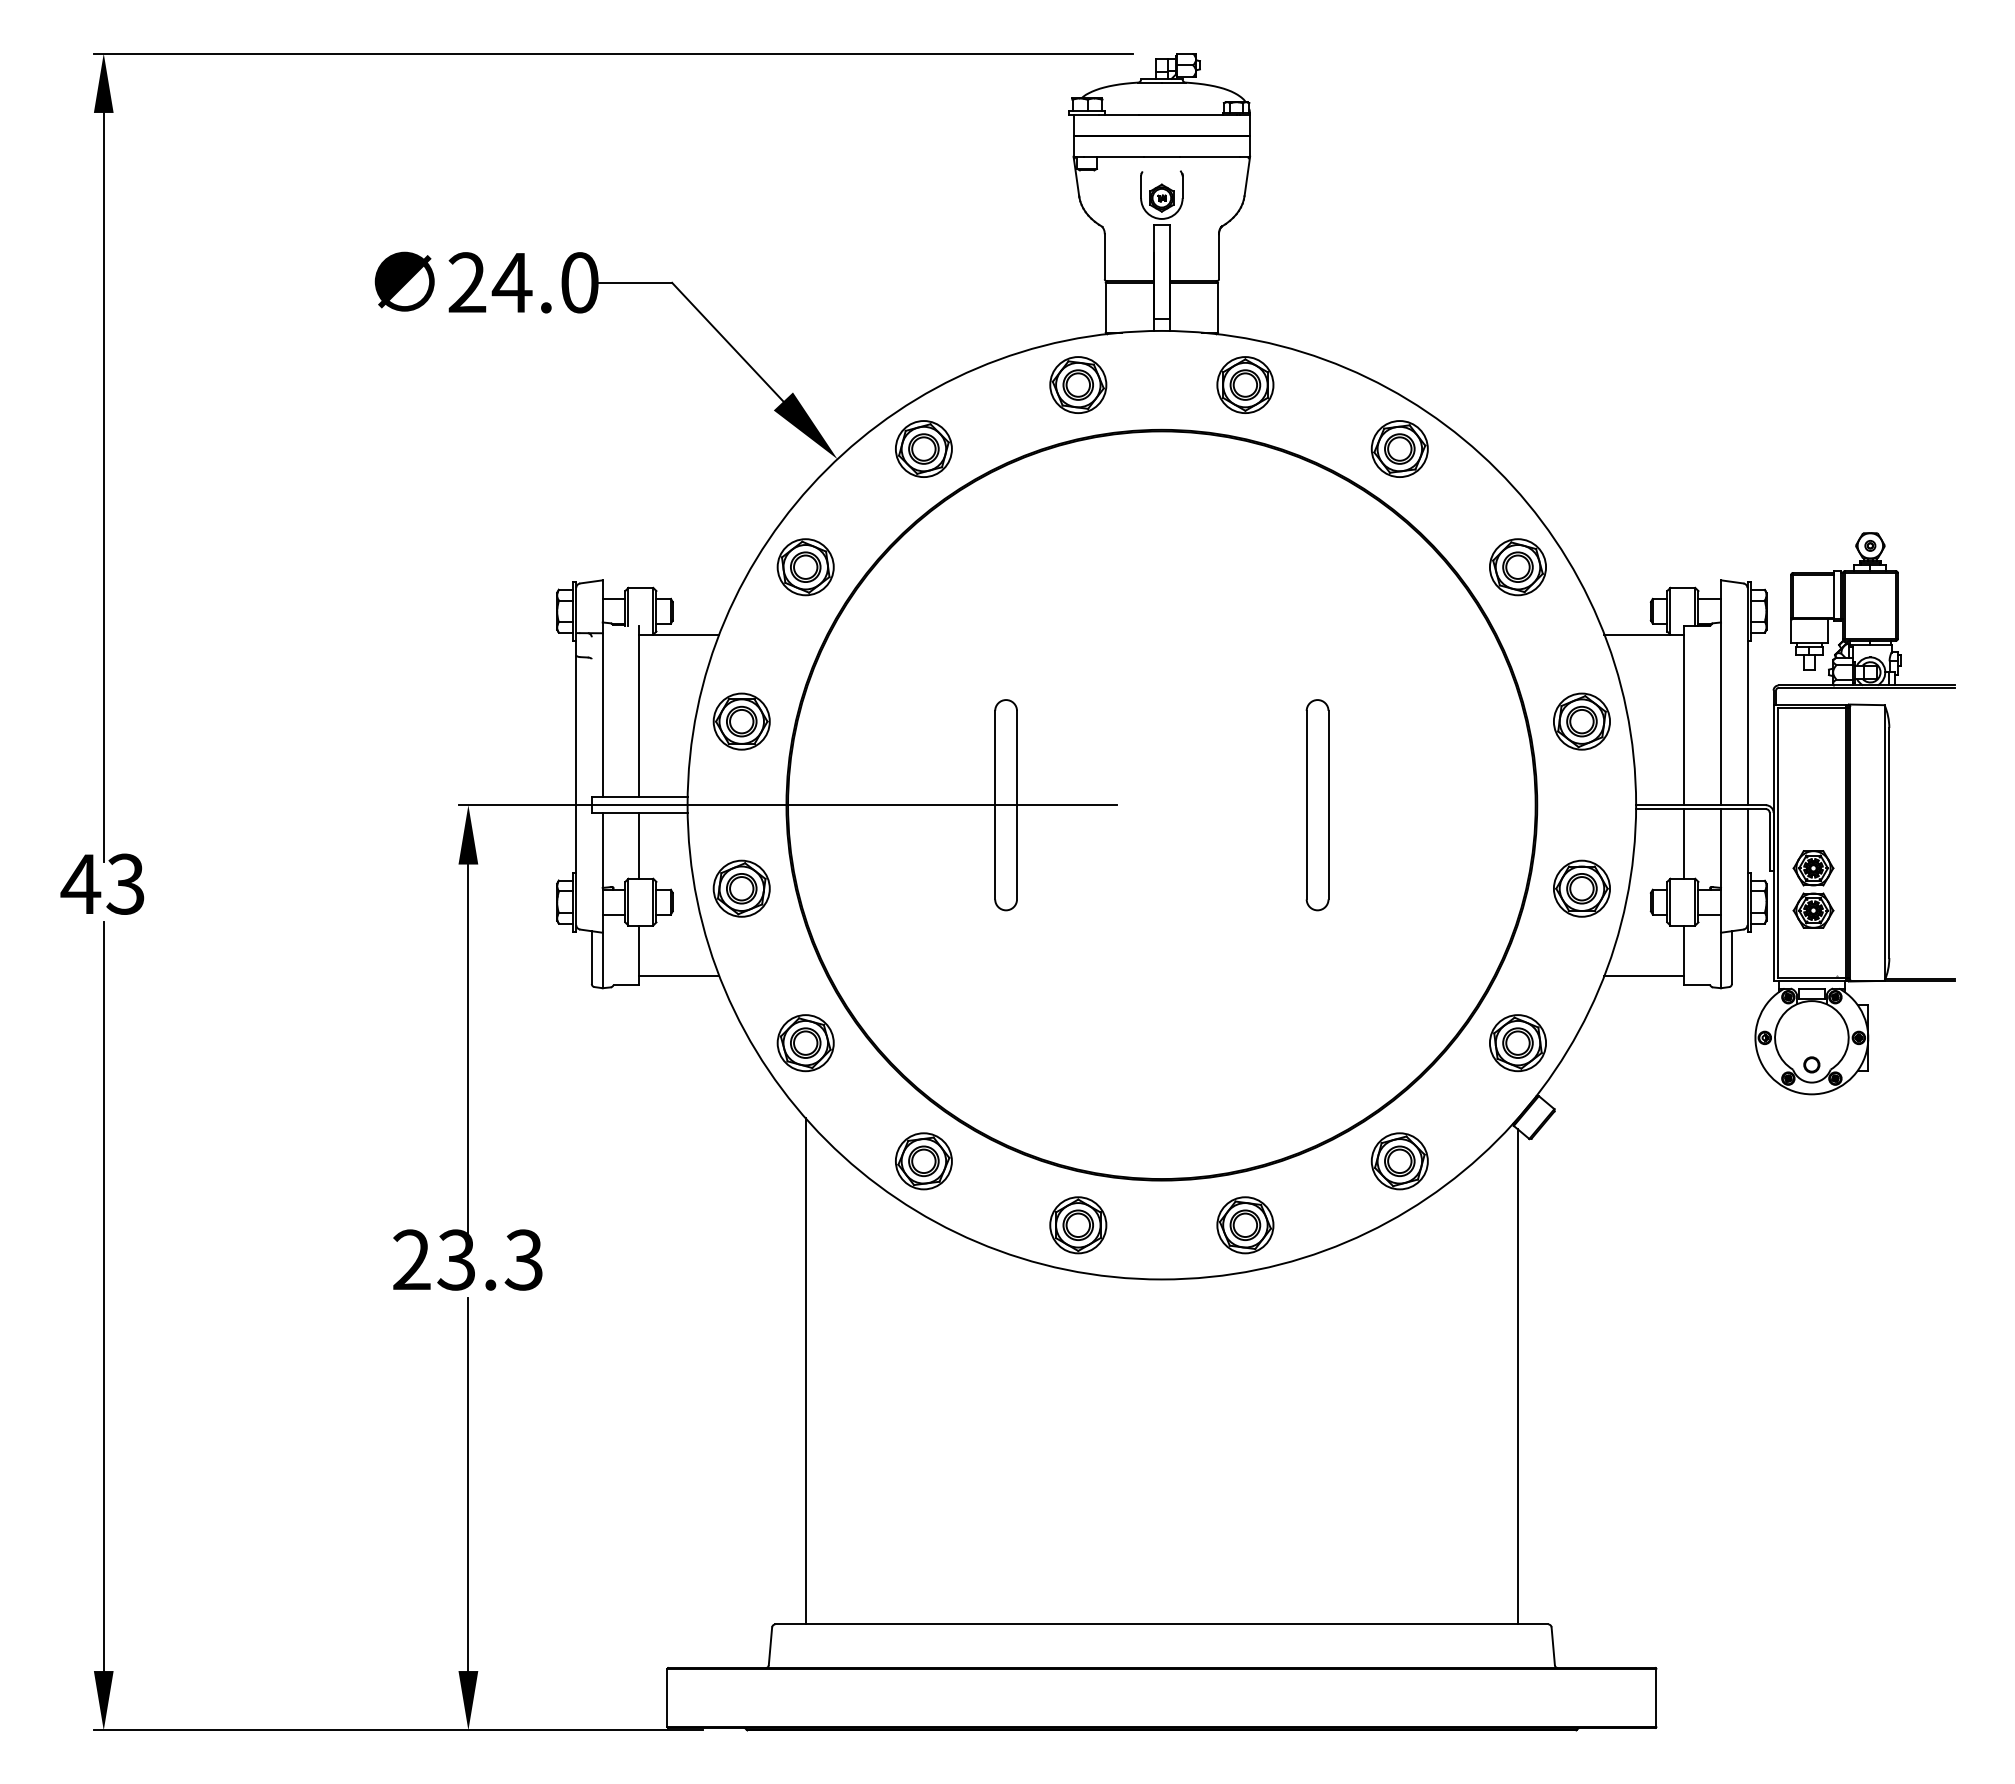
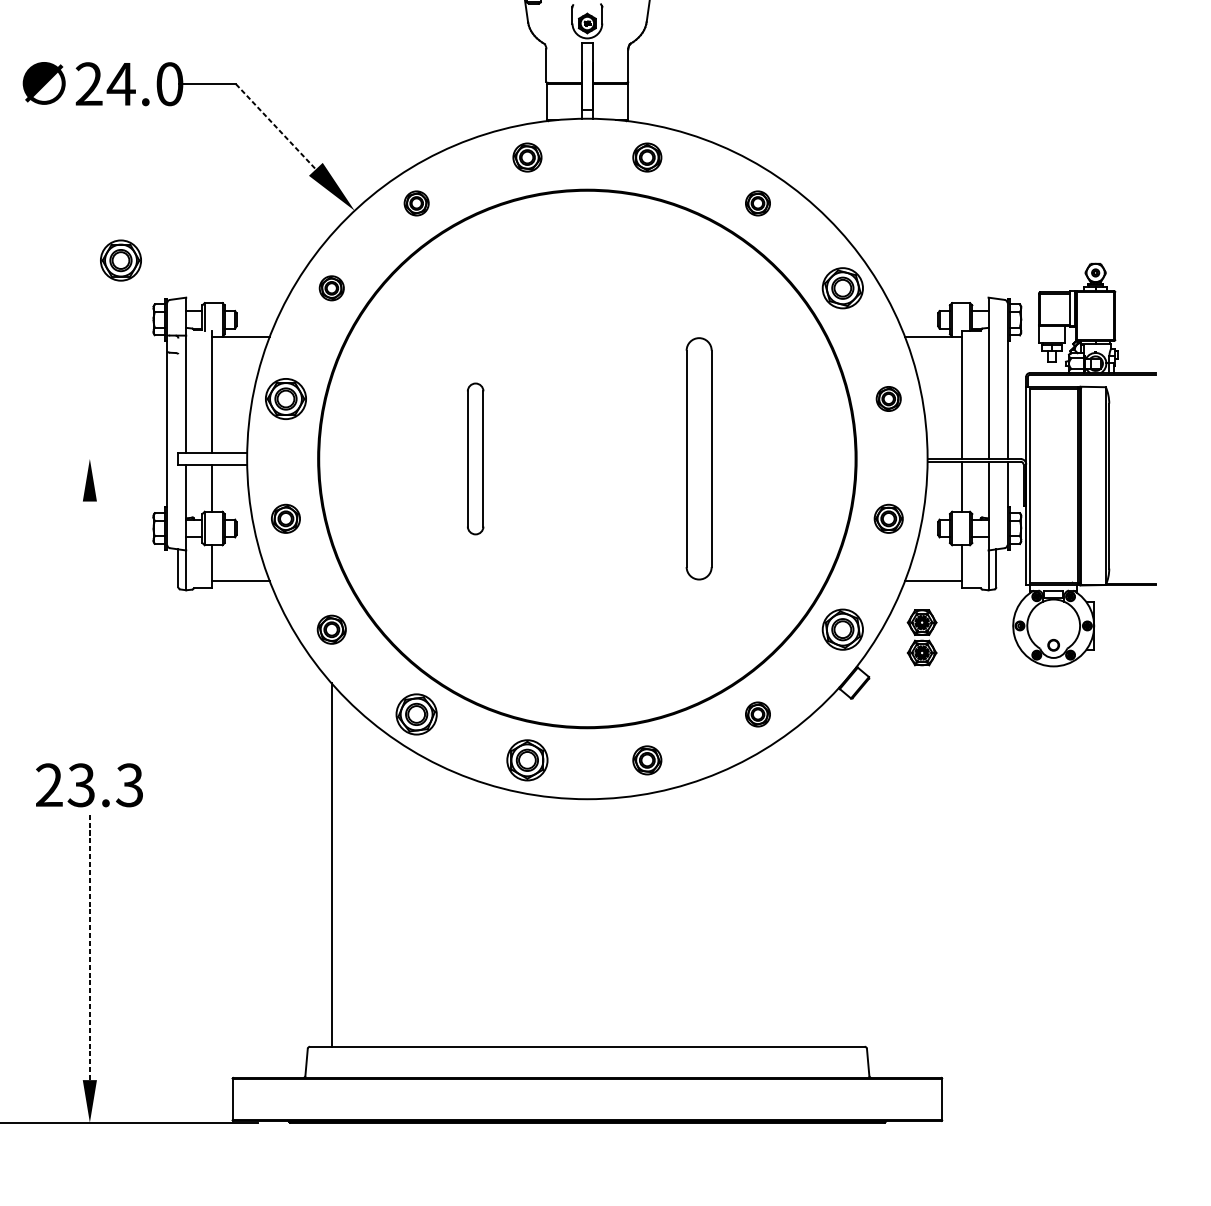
line: (728, 342) -> (276, 127), solid -> dashed
part: (1078, 384) -> (527, 157), size x0.7
part: (1245, 384) -> (647, 157), size x0.7
part: (923, 448) -> (416, 203), size x0.6
part: (1399, 448) -> (757, 203), size x0.6
part: (511, 528) -> (120, 260), added
part: (805, 567) -> (331, 288), size x0.6
part: (1581, 721) -> (888, 398), size x0.6
line: (787, 805) -> (318, 459), removed
part: (1317, 805) -> (699, 459), size x1.6
part: (741, 888) -> (285, 518), size x0.7
part: (1581, 888) -> (888, 518), size x0.7
part: (1813, 889) -> (922, 637), moved
part: (805, 1043) -> (331, 629), size x0.7
line: (468, 1050) -> (89, 634), removed
part: (1399, 1161) -> (757, 714), size x0.6
part: (1245, 1225) -> (647, 760), size x0.7
line: (1517, 1376) -> (842, 868), removed
line: (468, 1484) -> (89, 946), solid -> dashed

